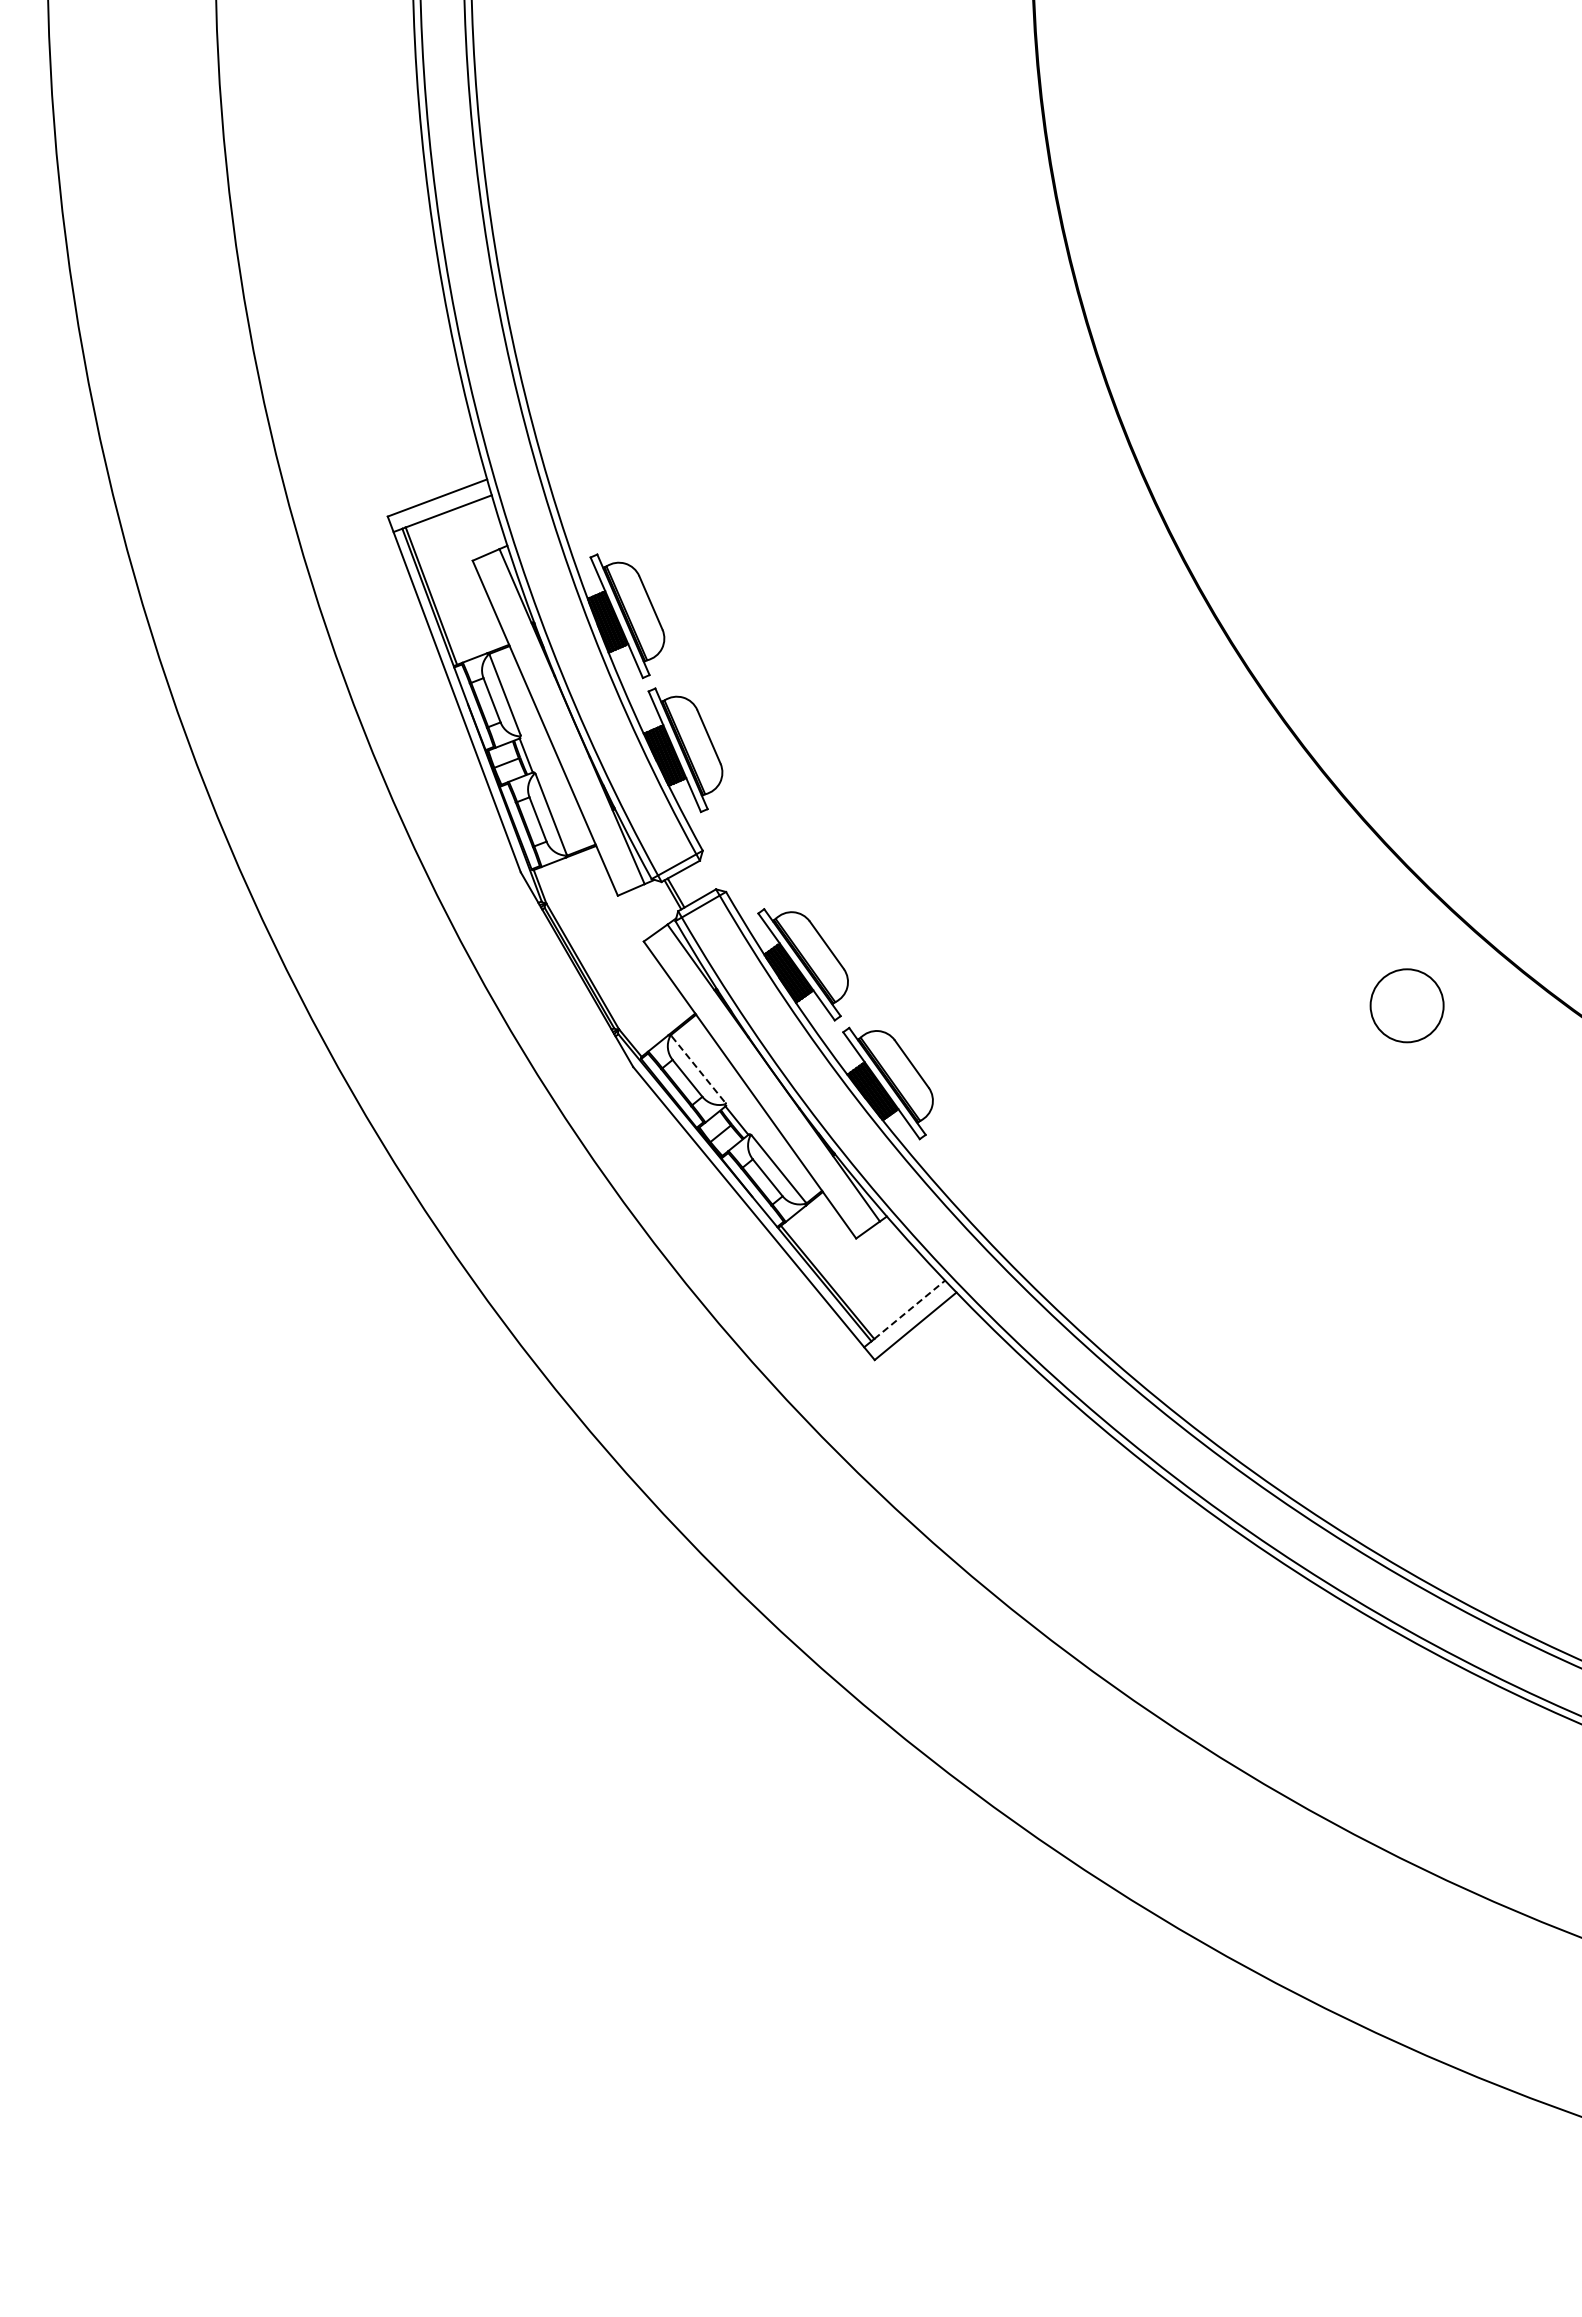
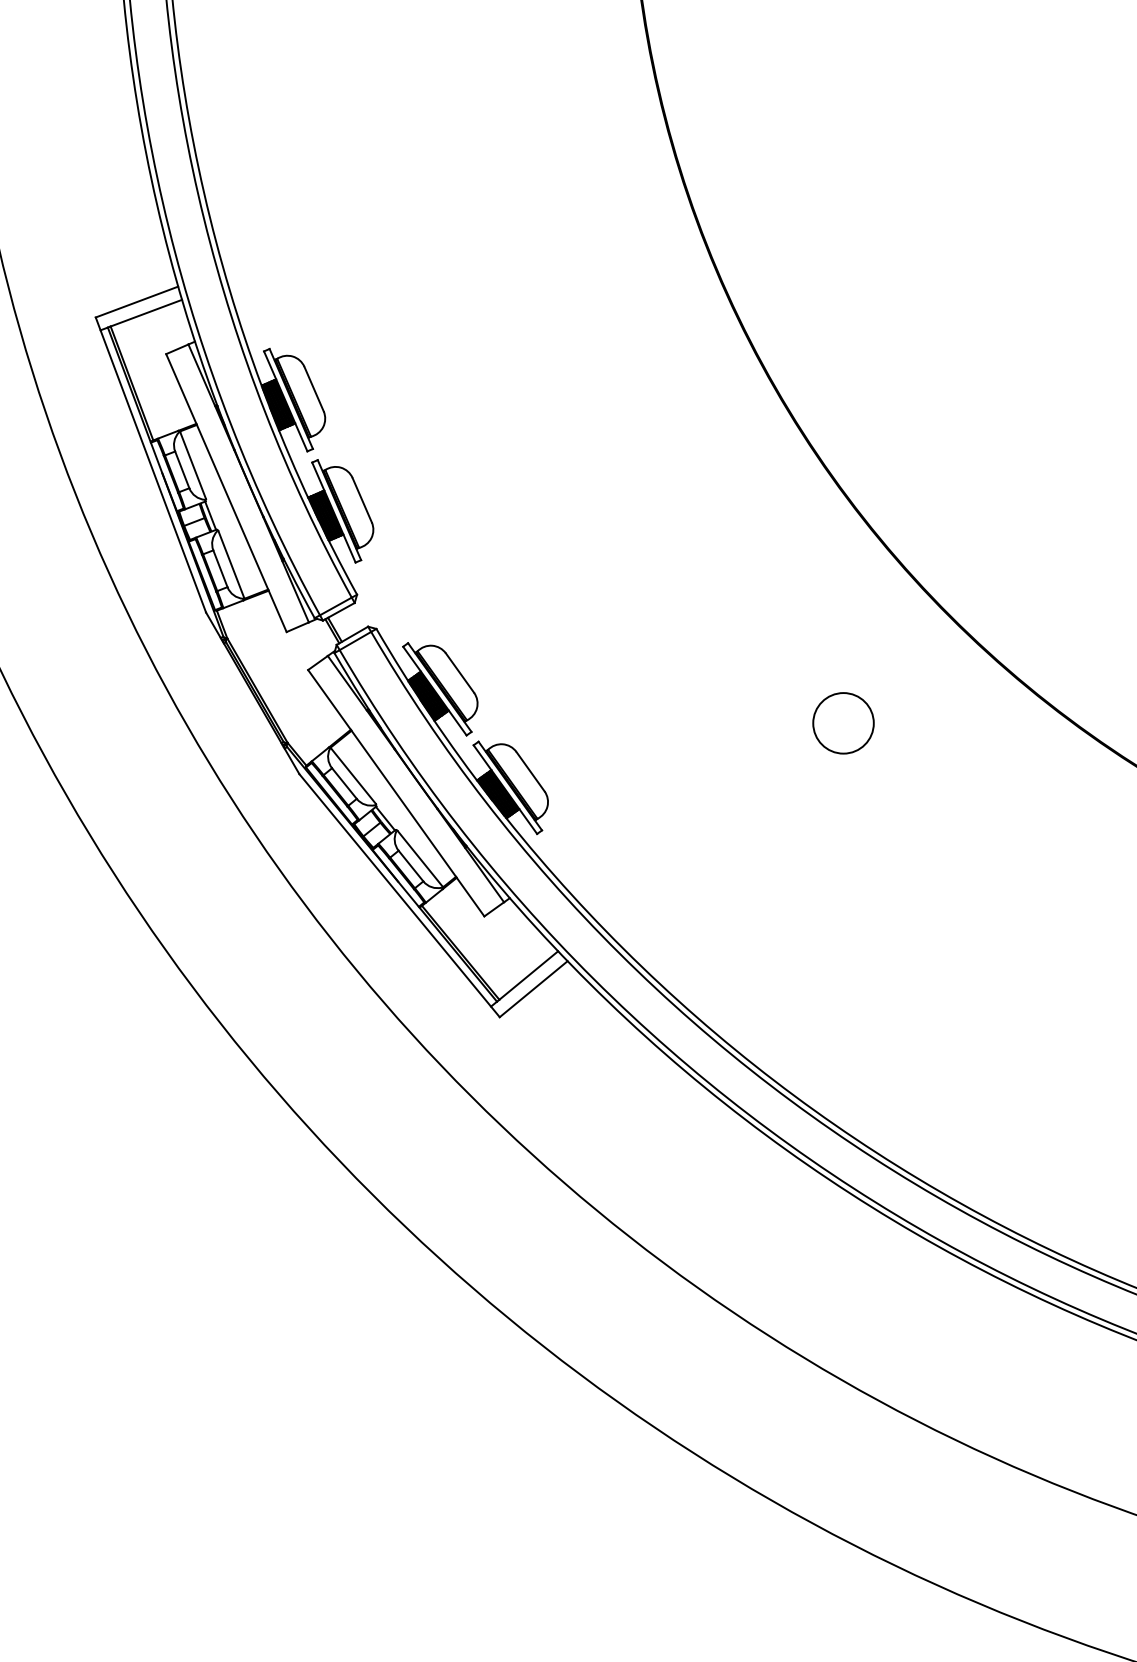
circle: (1406, 1005) -> (843, 723), moved
line: (698, 1069) -> (353, 776), dashed -> solid
line: (909, 1309) -> (528, 975), dashed -> solid

